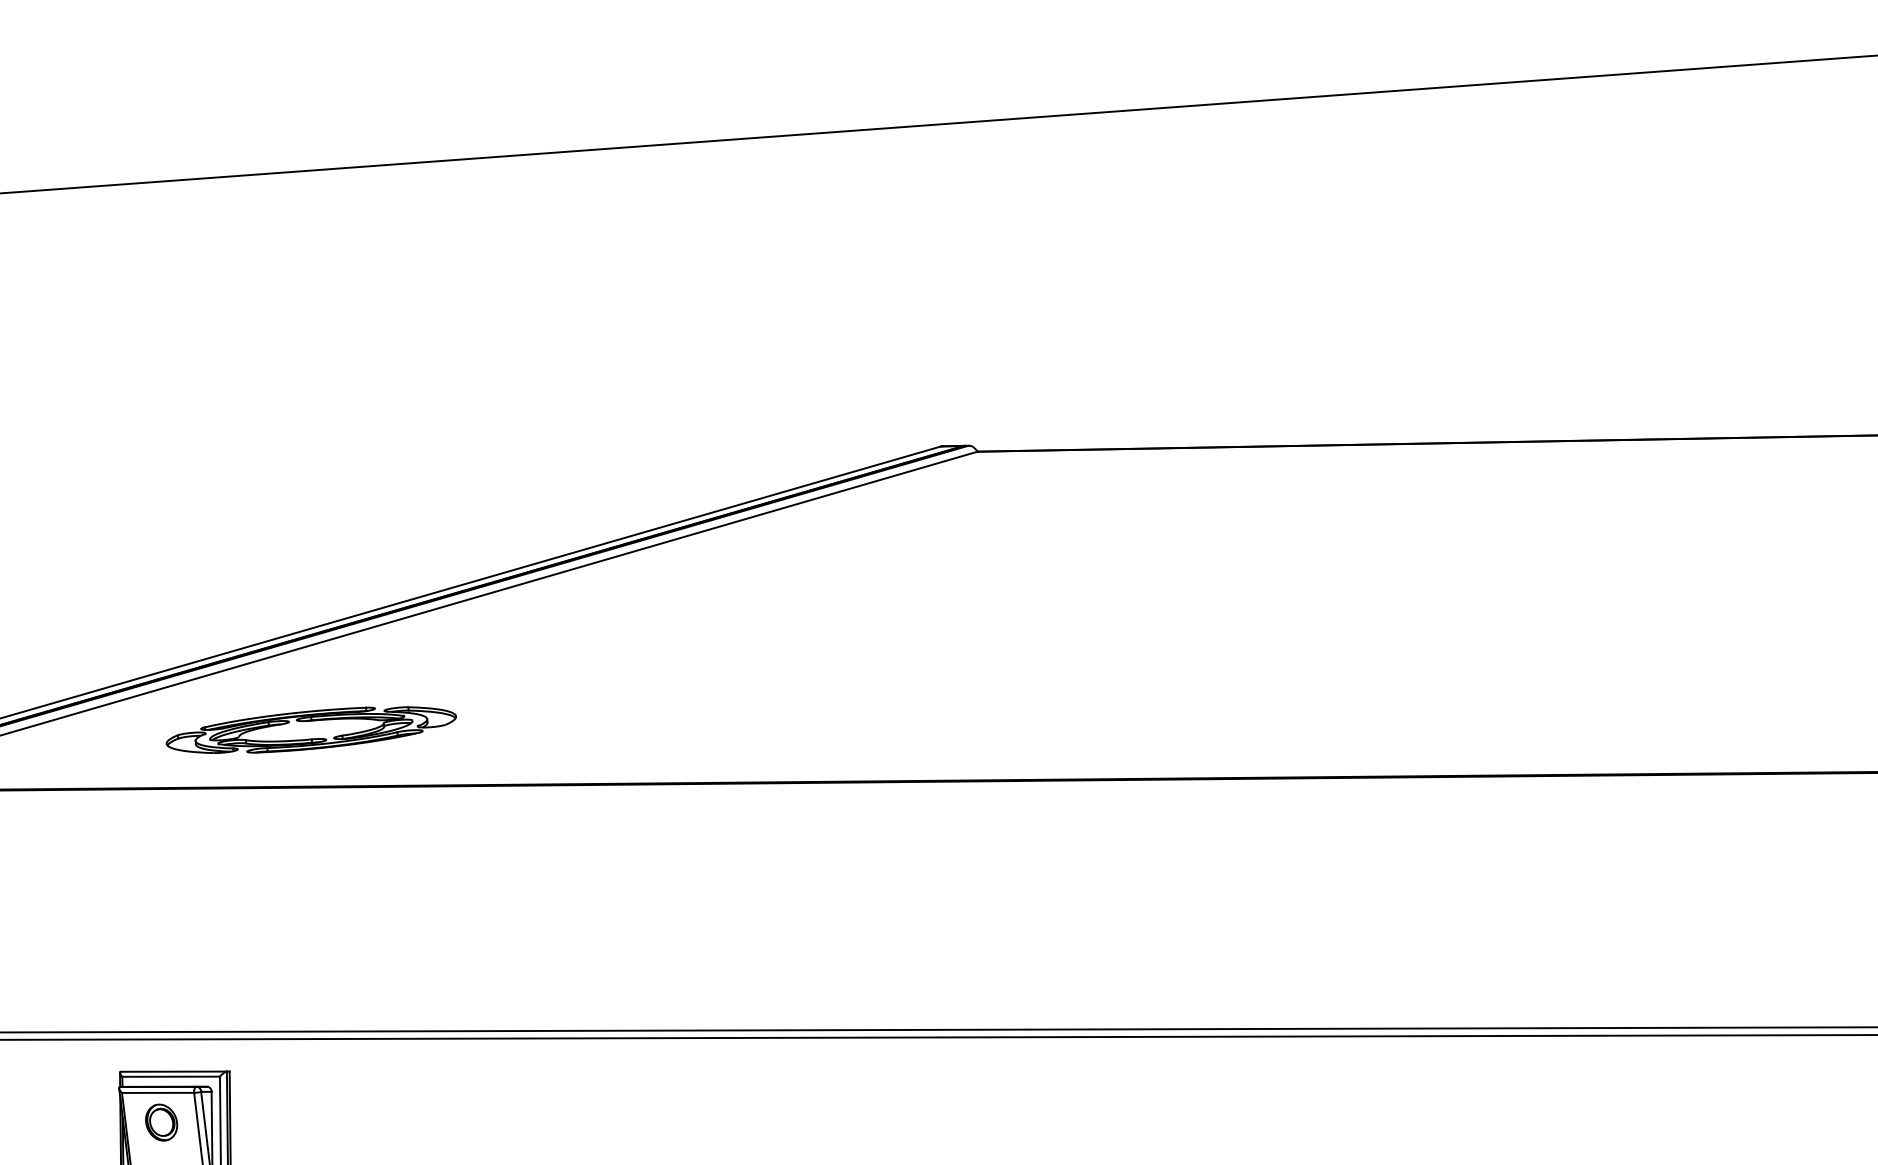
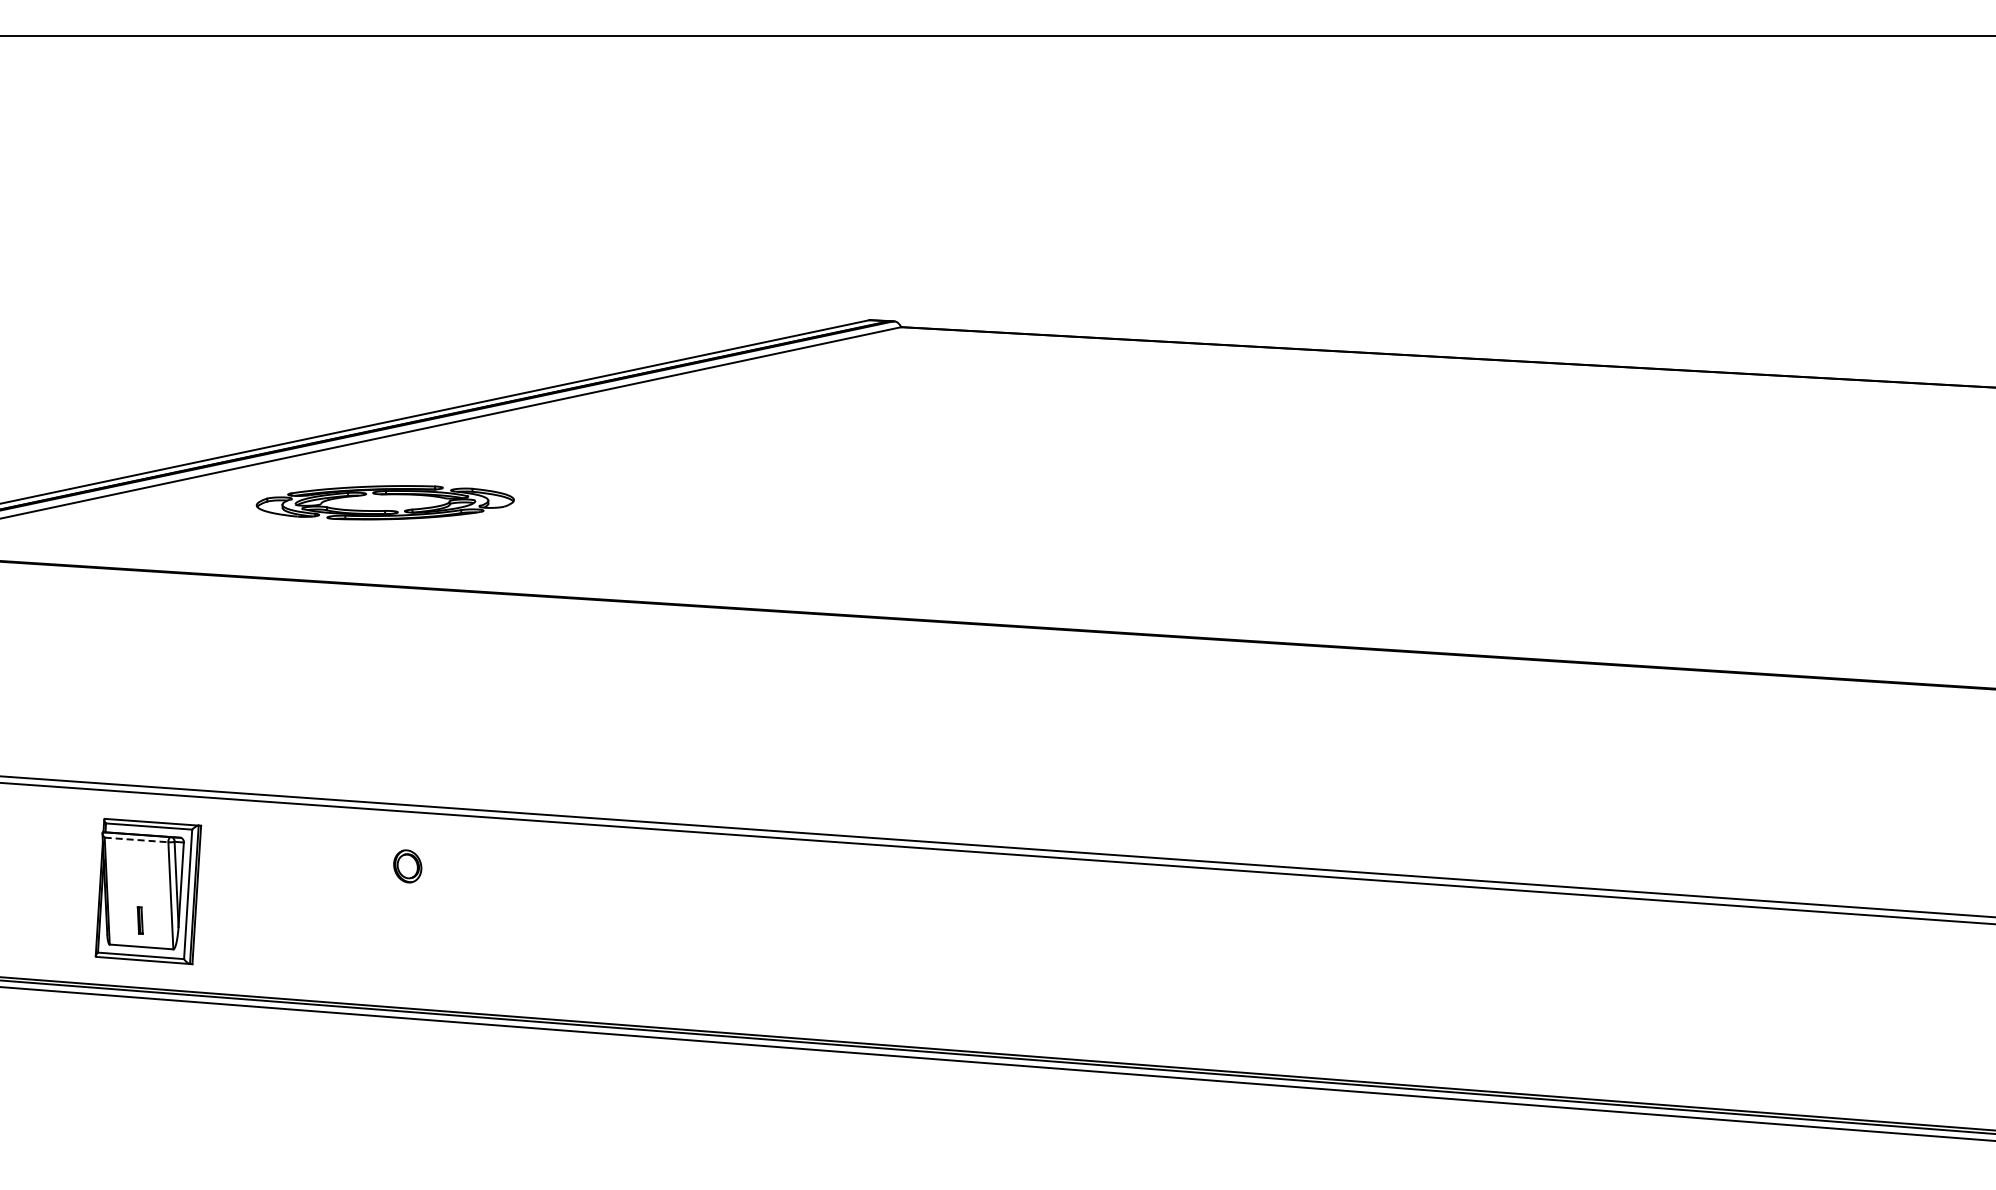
part: (310, 729) -> (384, 502), moved
line: (157, 1092) -> (136, 839), solid -> dashed
part: (161, 1122) -> (407, 866), moved

